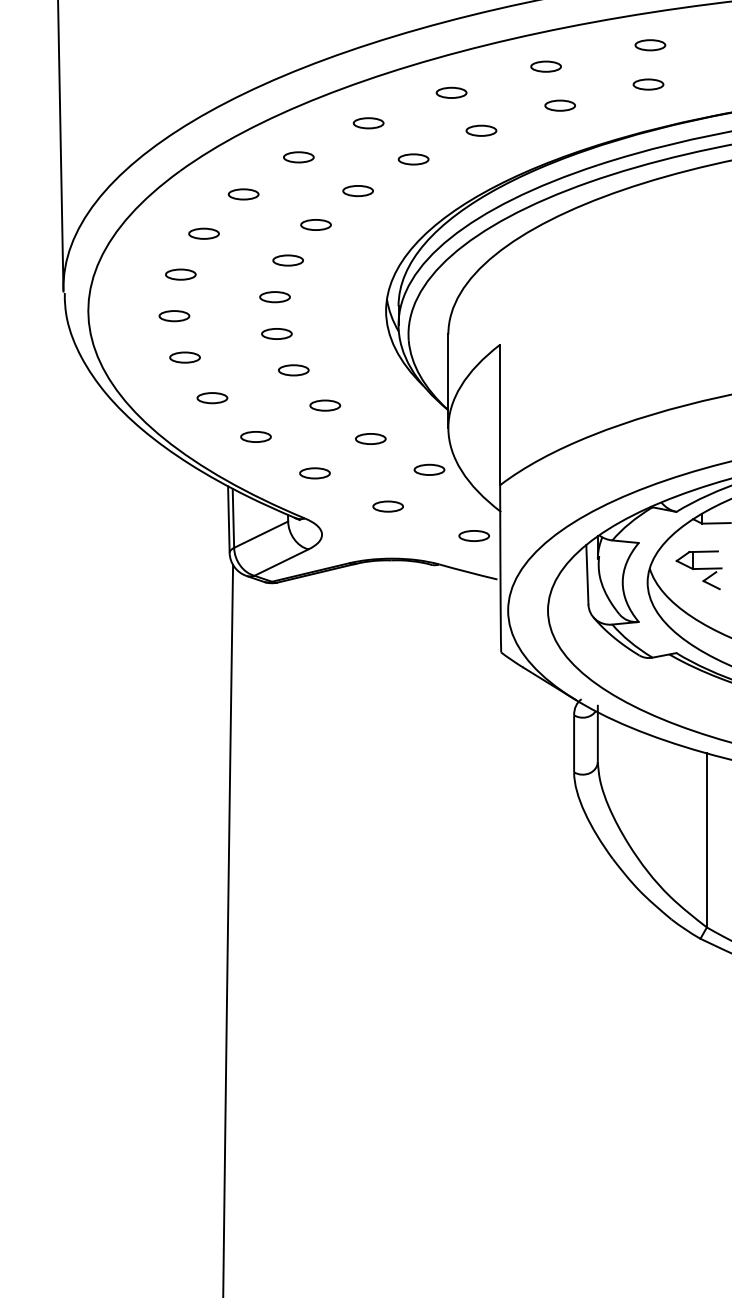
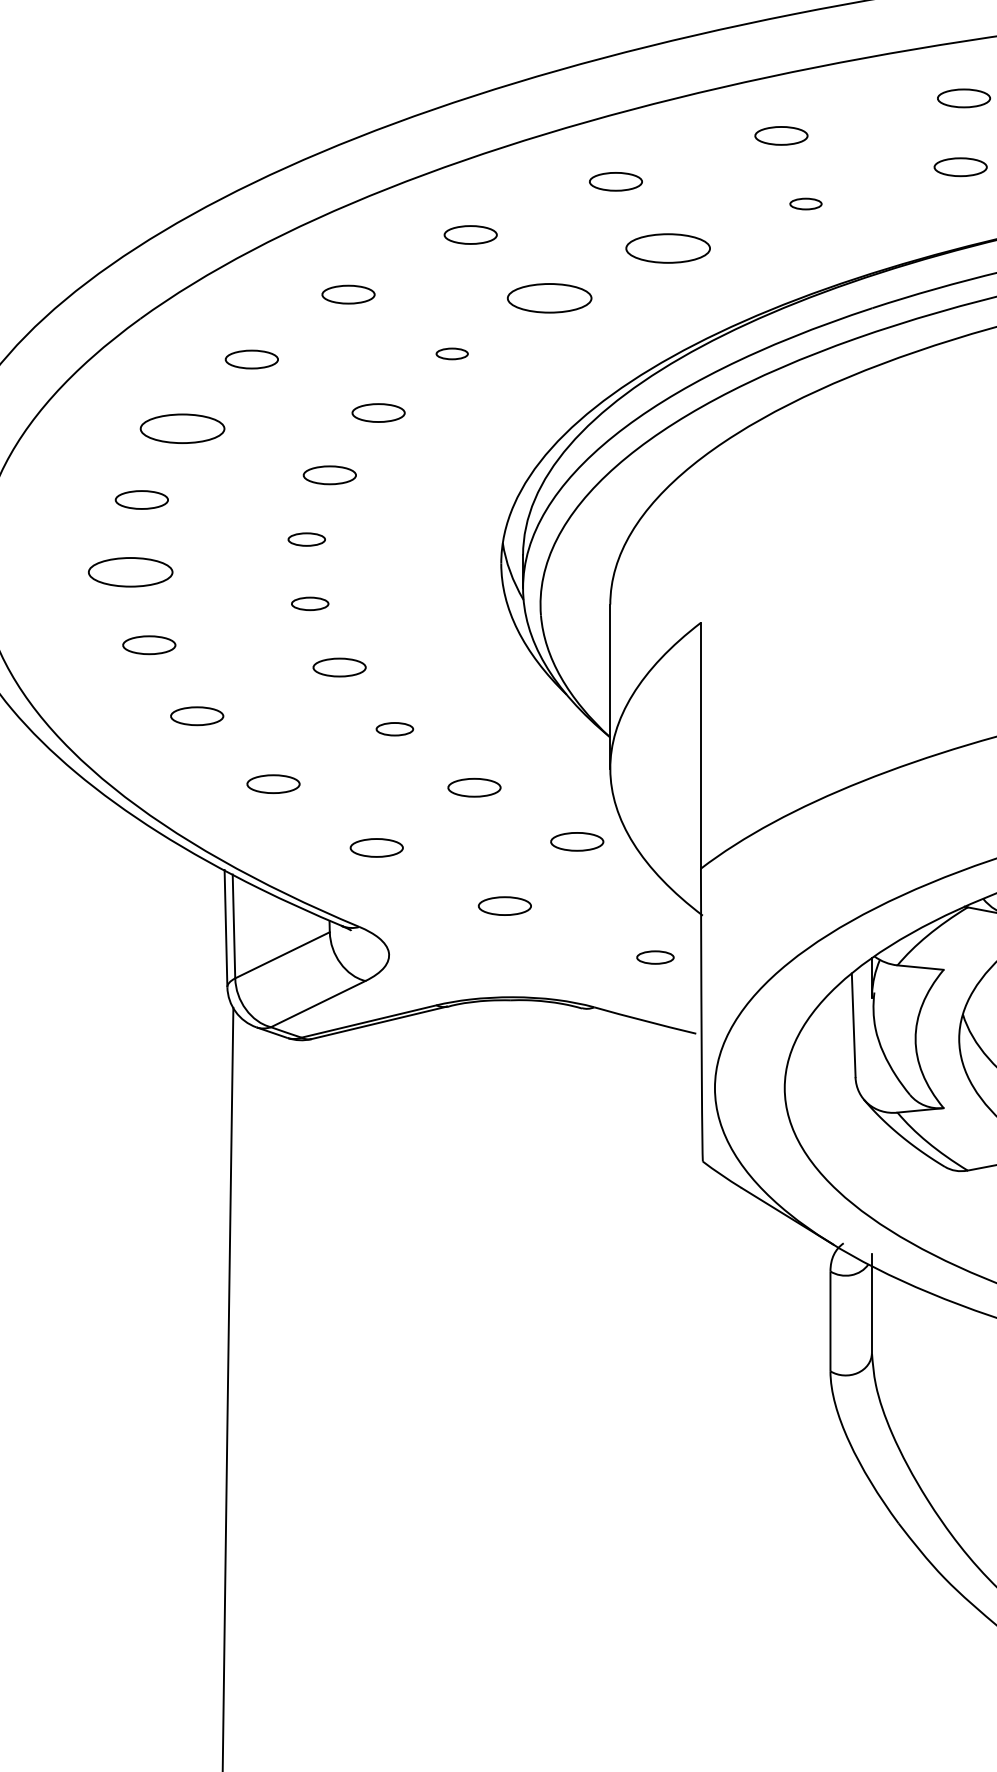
part: (559, 105) -> (804, 203), size x0.6
part: (481, 130) -> (668, 247), size x1.6
part: (413, 159) -> (549, 298), size x1.6
part: (357, 191) -> (451, 354), size x0.6
part: (203, 233) -> (181, 427), size x1.6
part: (274, 297) -> (305, 540), size x0.7
part: (174, 316) -> (130, 573), size x1.6
part: (276, 333) -> (309, 603), size x0.7
part: (325, 405) -> (395, 729), size x0.7
part: (473, 535) -> (654, 956), size x0.7

